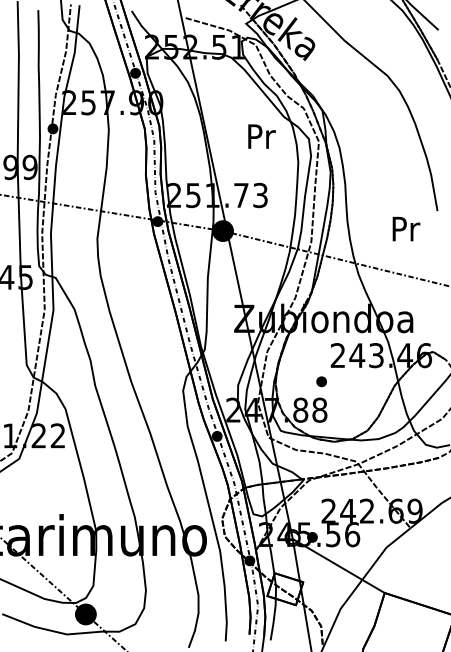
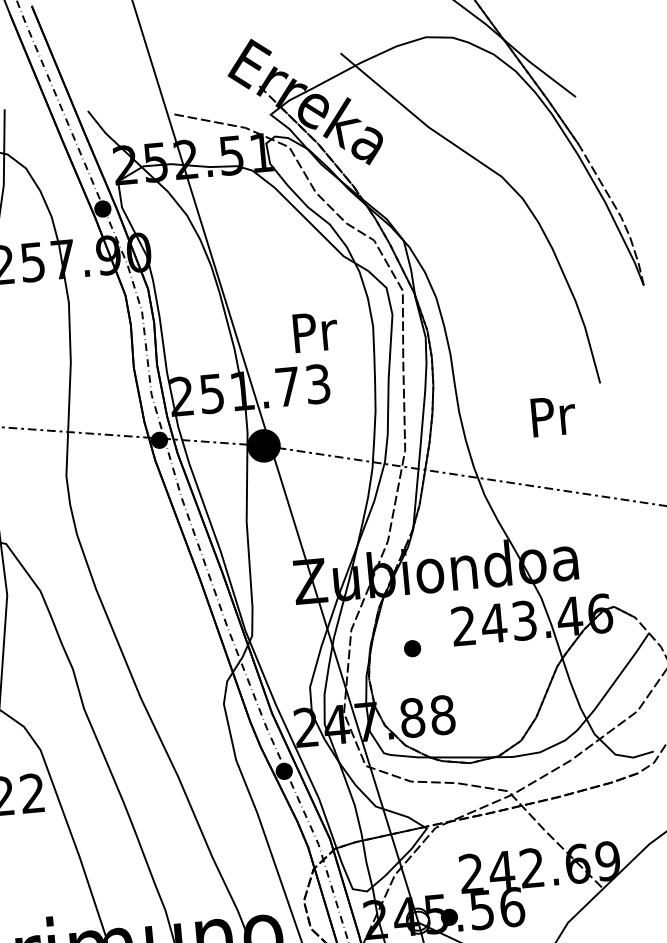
text: (261, 136) -> (314, 331), moved
part: (321, 381) -> (412, 648), moved

